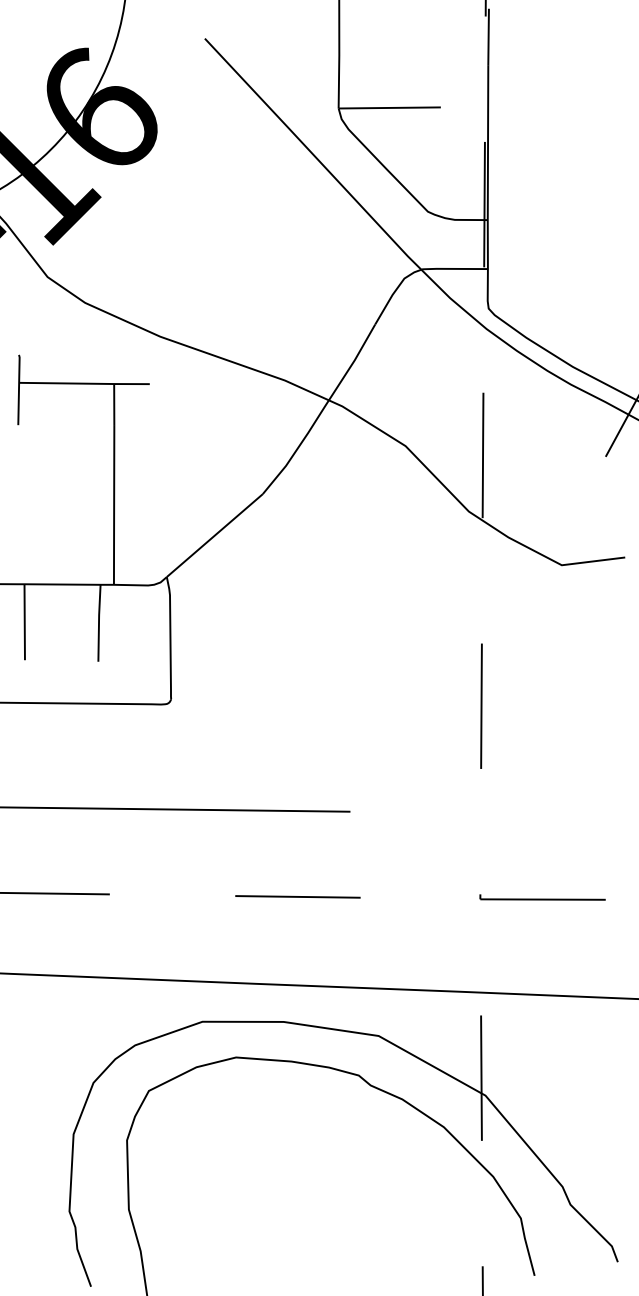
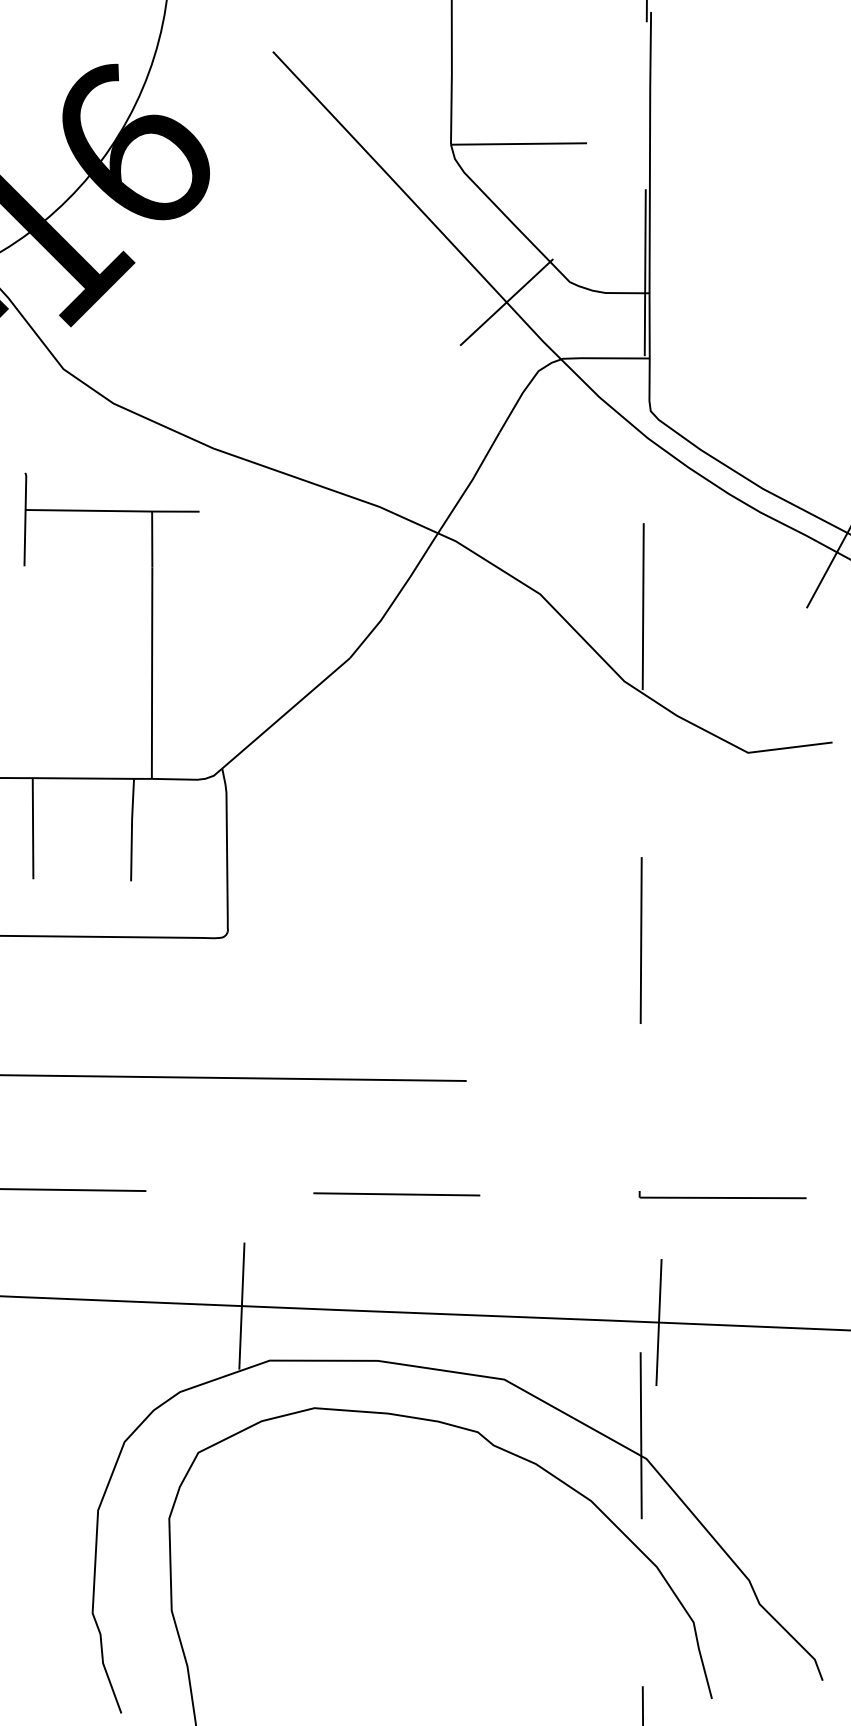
line: (380, 227) -> (506, 302), added
line: (181, 980) -> (241, 1305), added
line: (494, 993) -> (658, 1322), added

